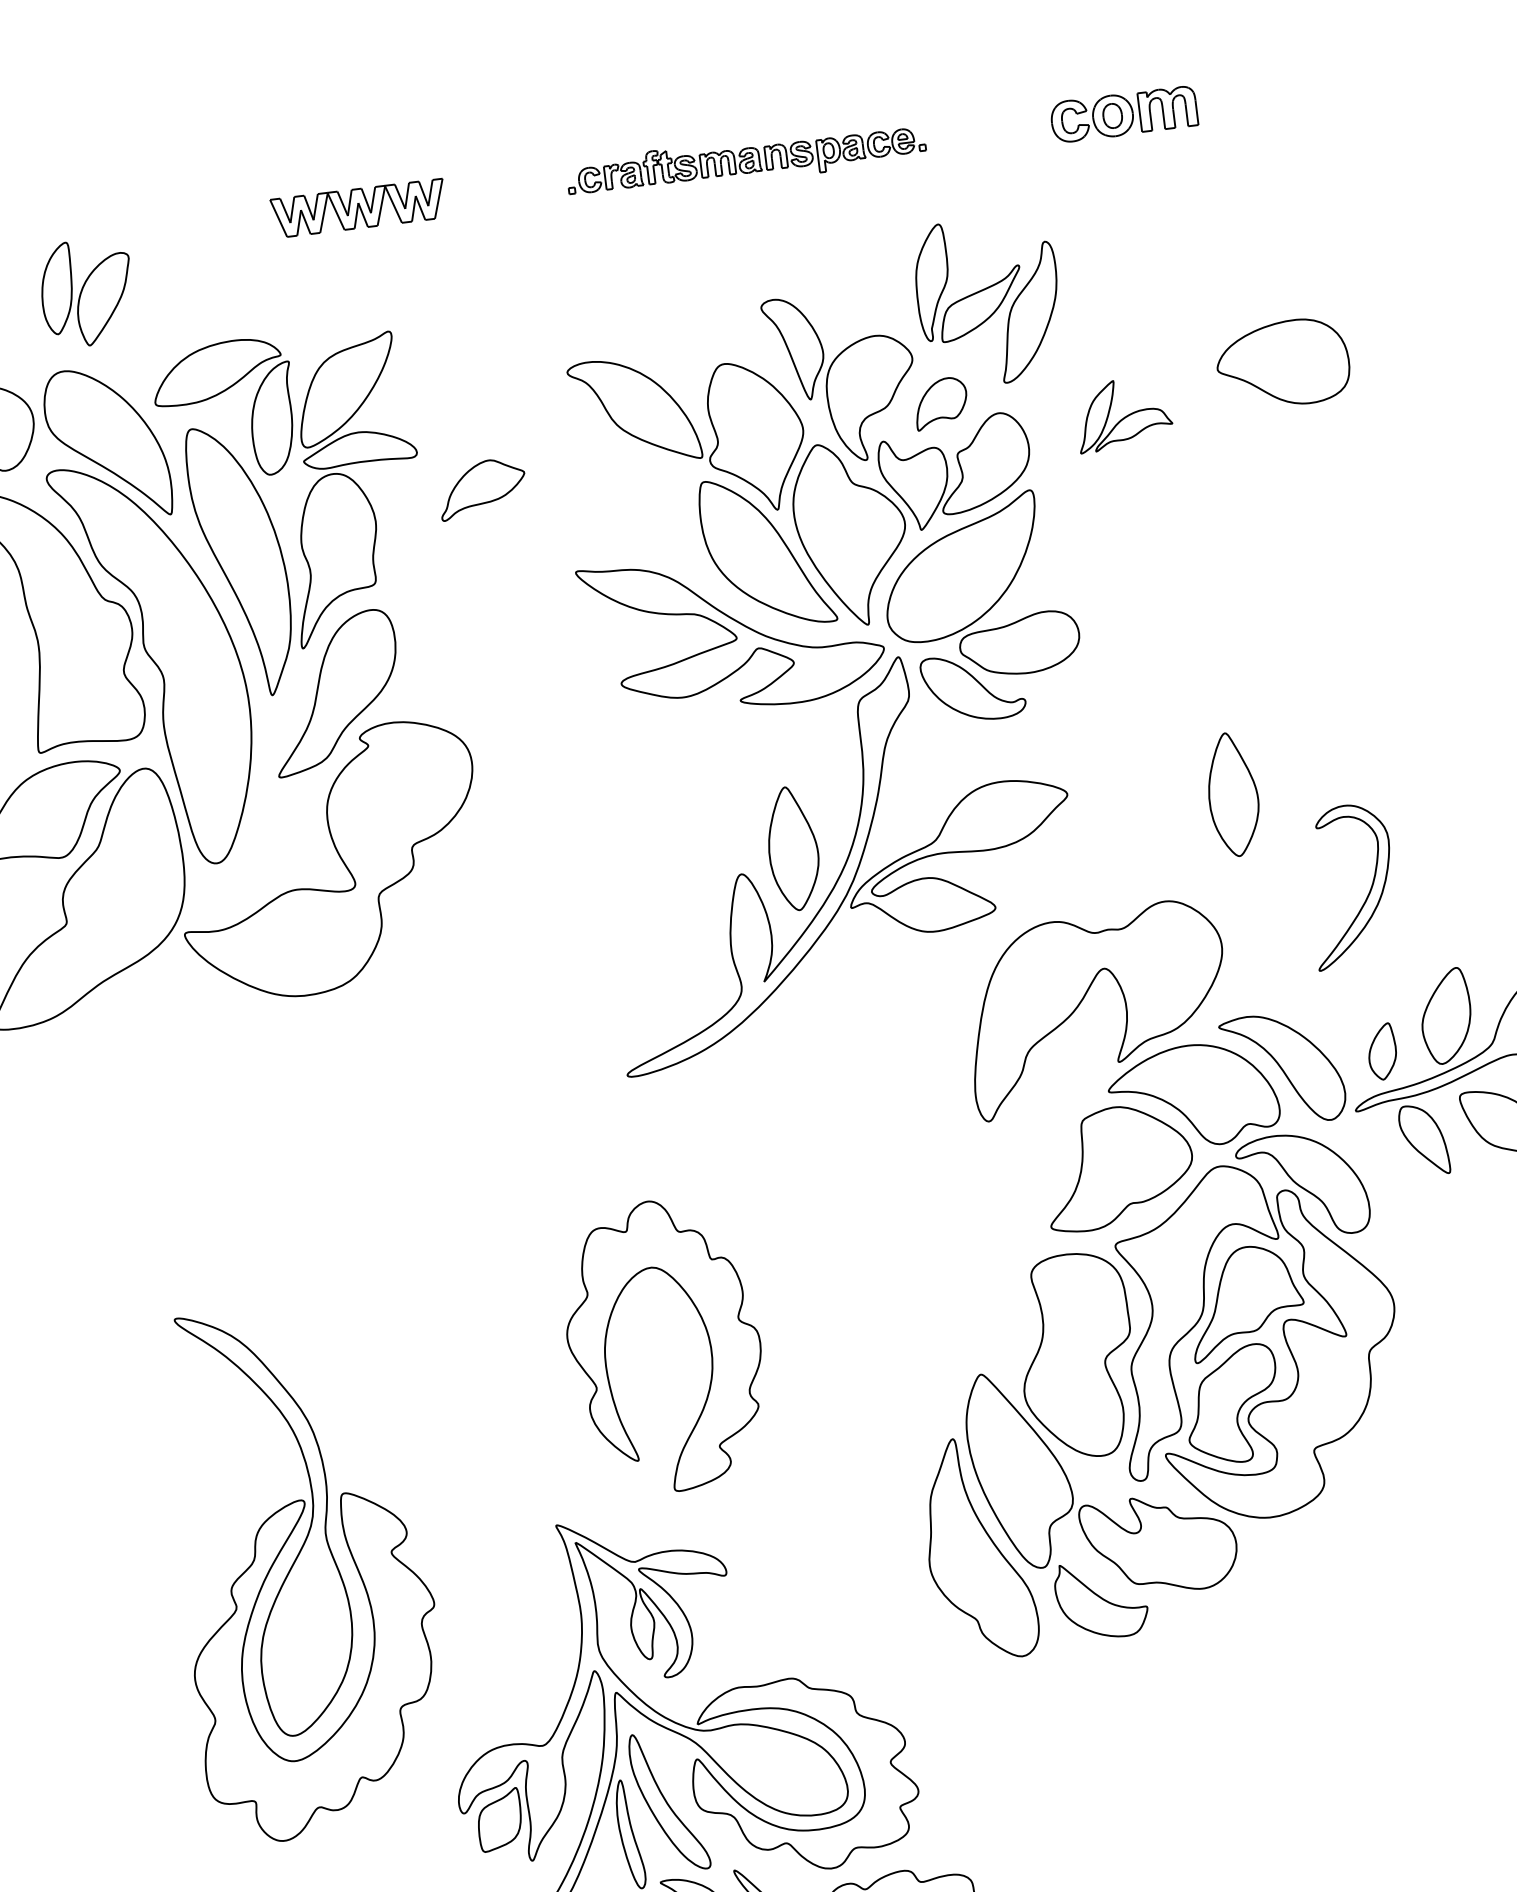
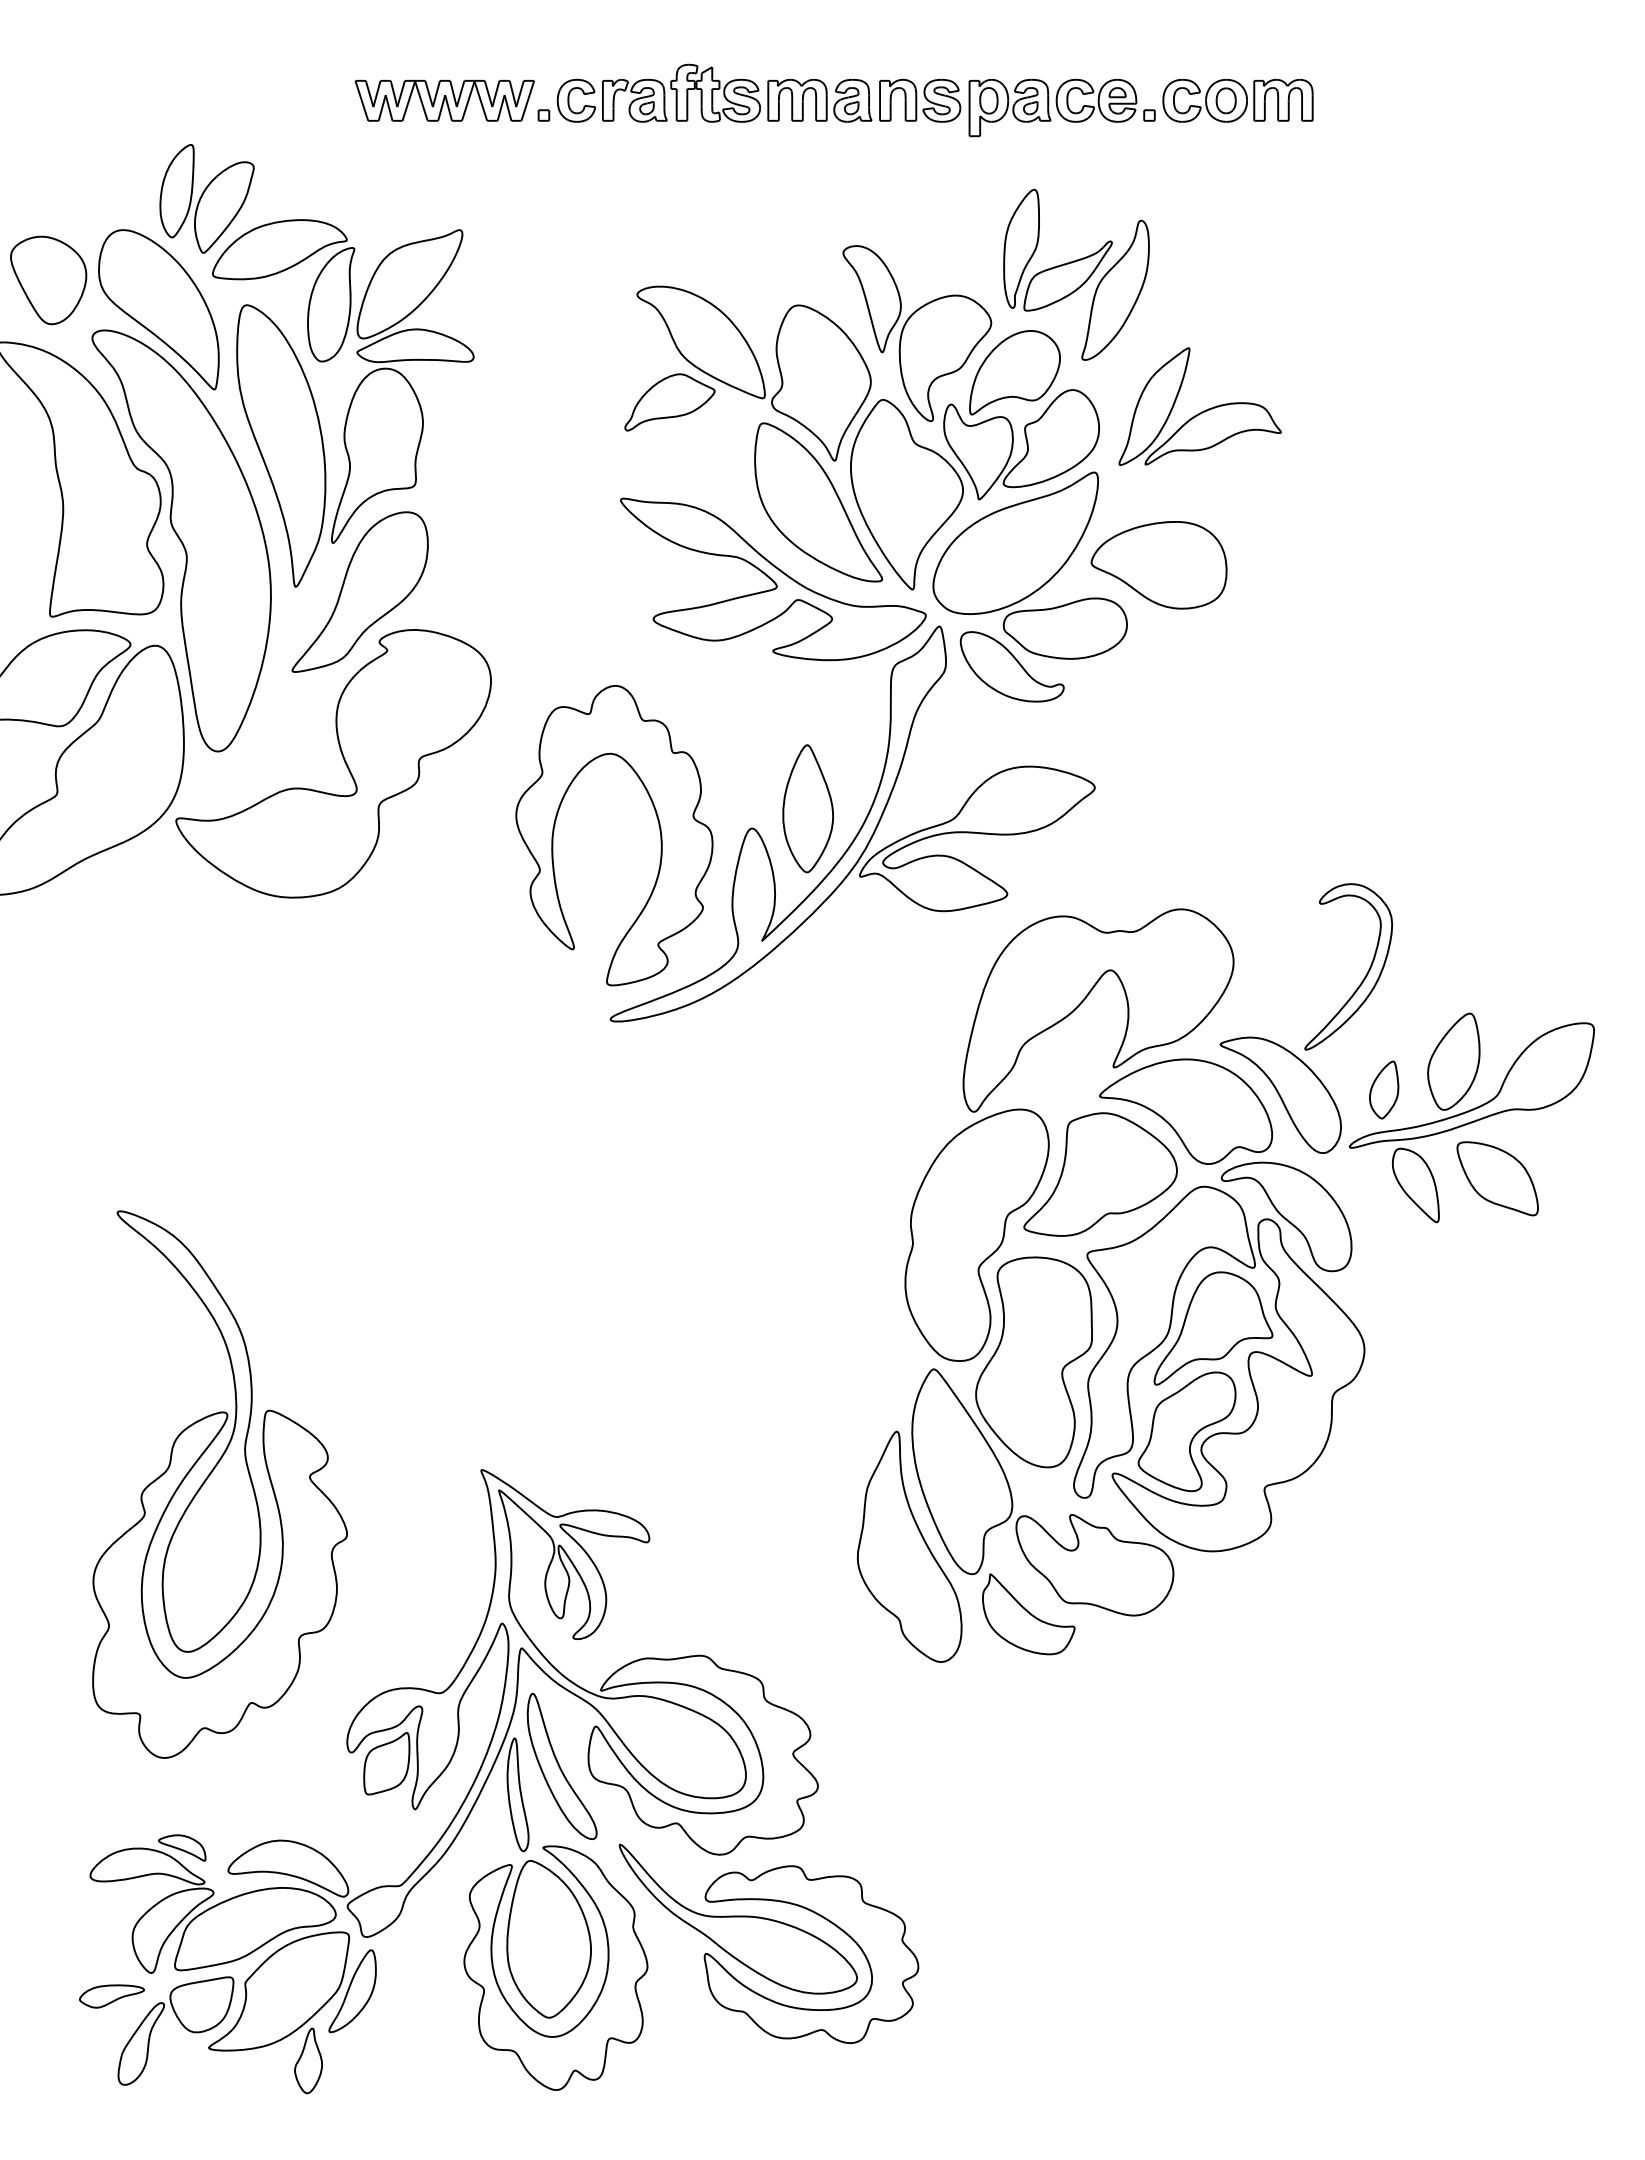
part: (746, 160) -> (846, 100), size x1.67
part: (86, 292) -> (206, 198), moved
part: (1282, 364) -> (1158, 565), moved
part: (940, 403) -> (1014, 372), size x1.67
part: (1123, 414) -> (1199, 406), size x1.67
part: (481, 488) -> (669, 402), moved
part: (1232, 794) -> (1263, 808), removed
part: (1367, 895) -> (1363, 978), moved
part: (1006, 1239) -> (976, 1234), added
part: (705, 1331) -> (658, 825), moved

